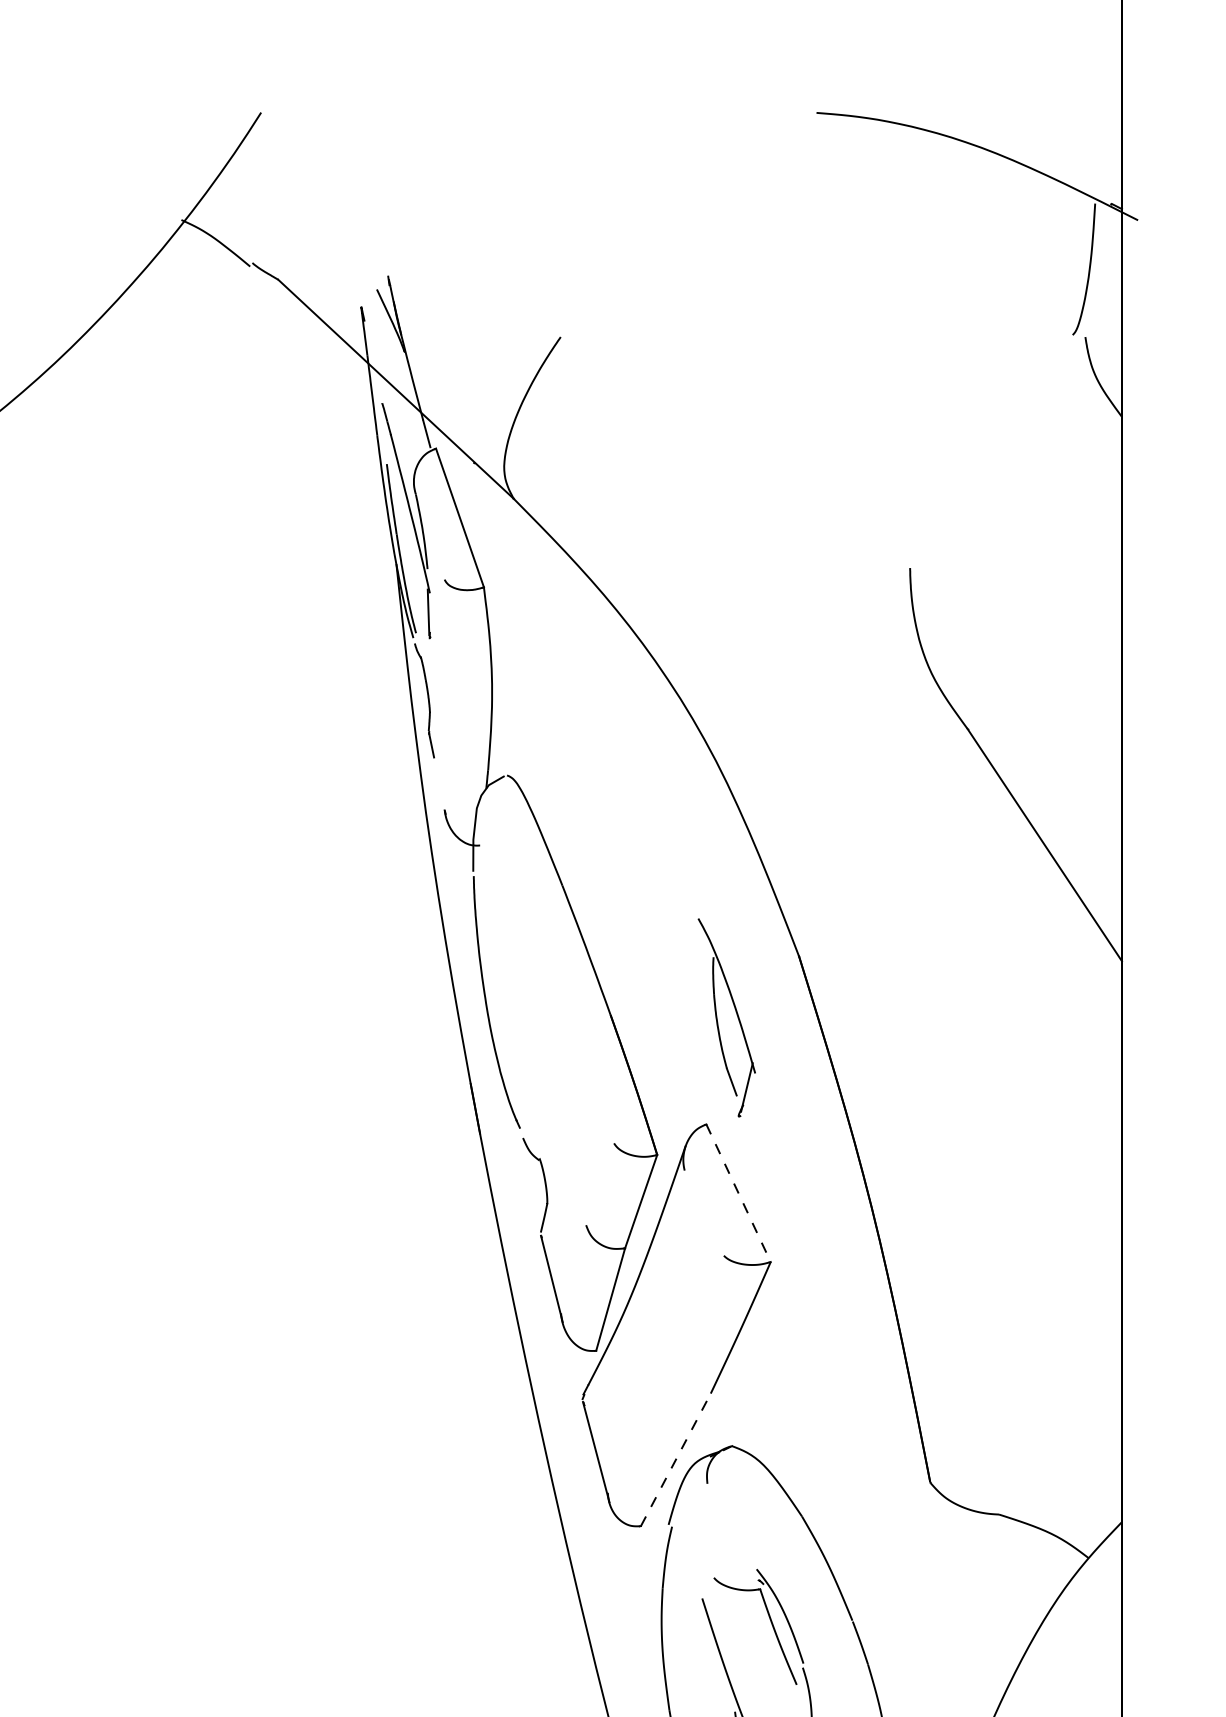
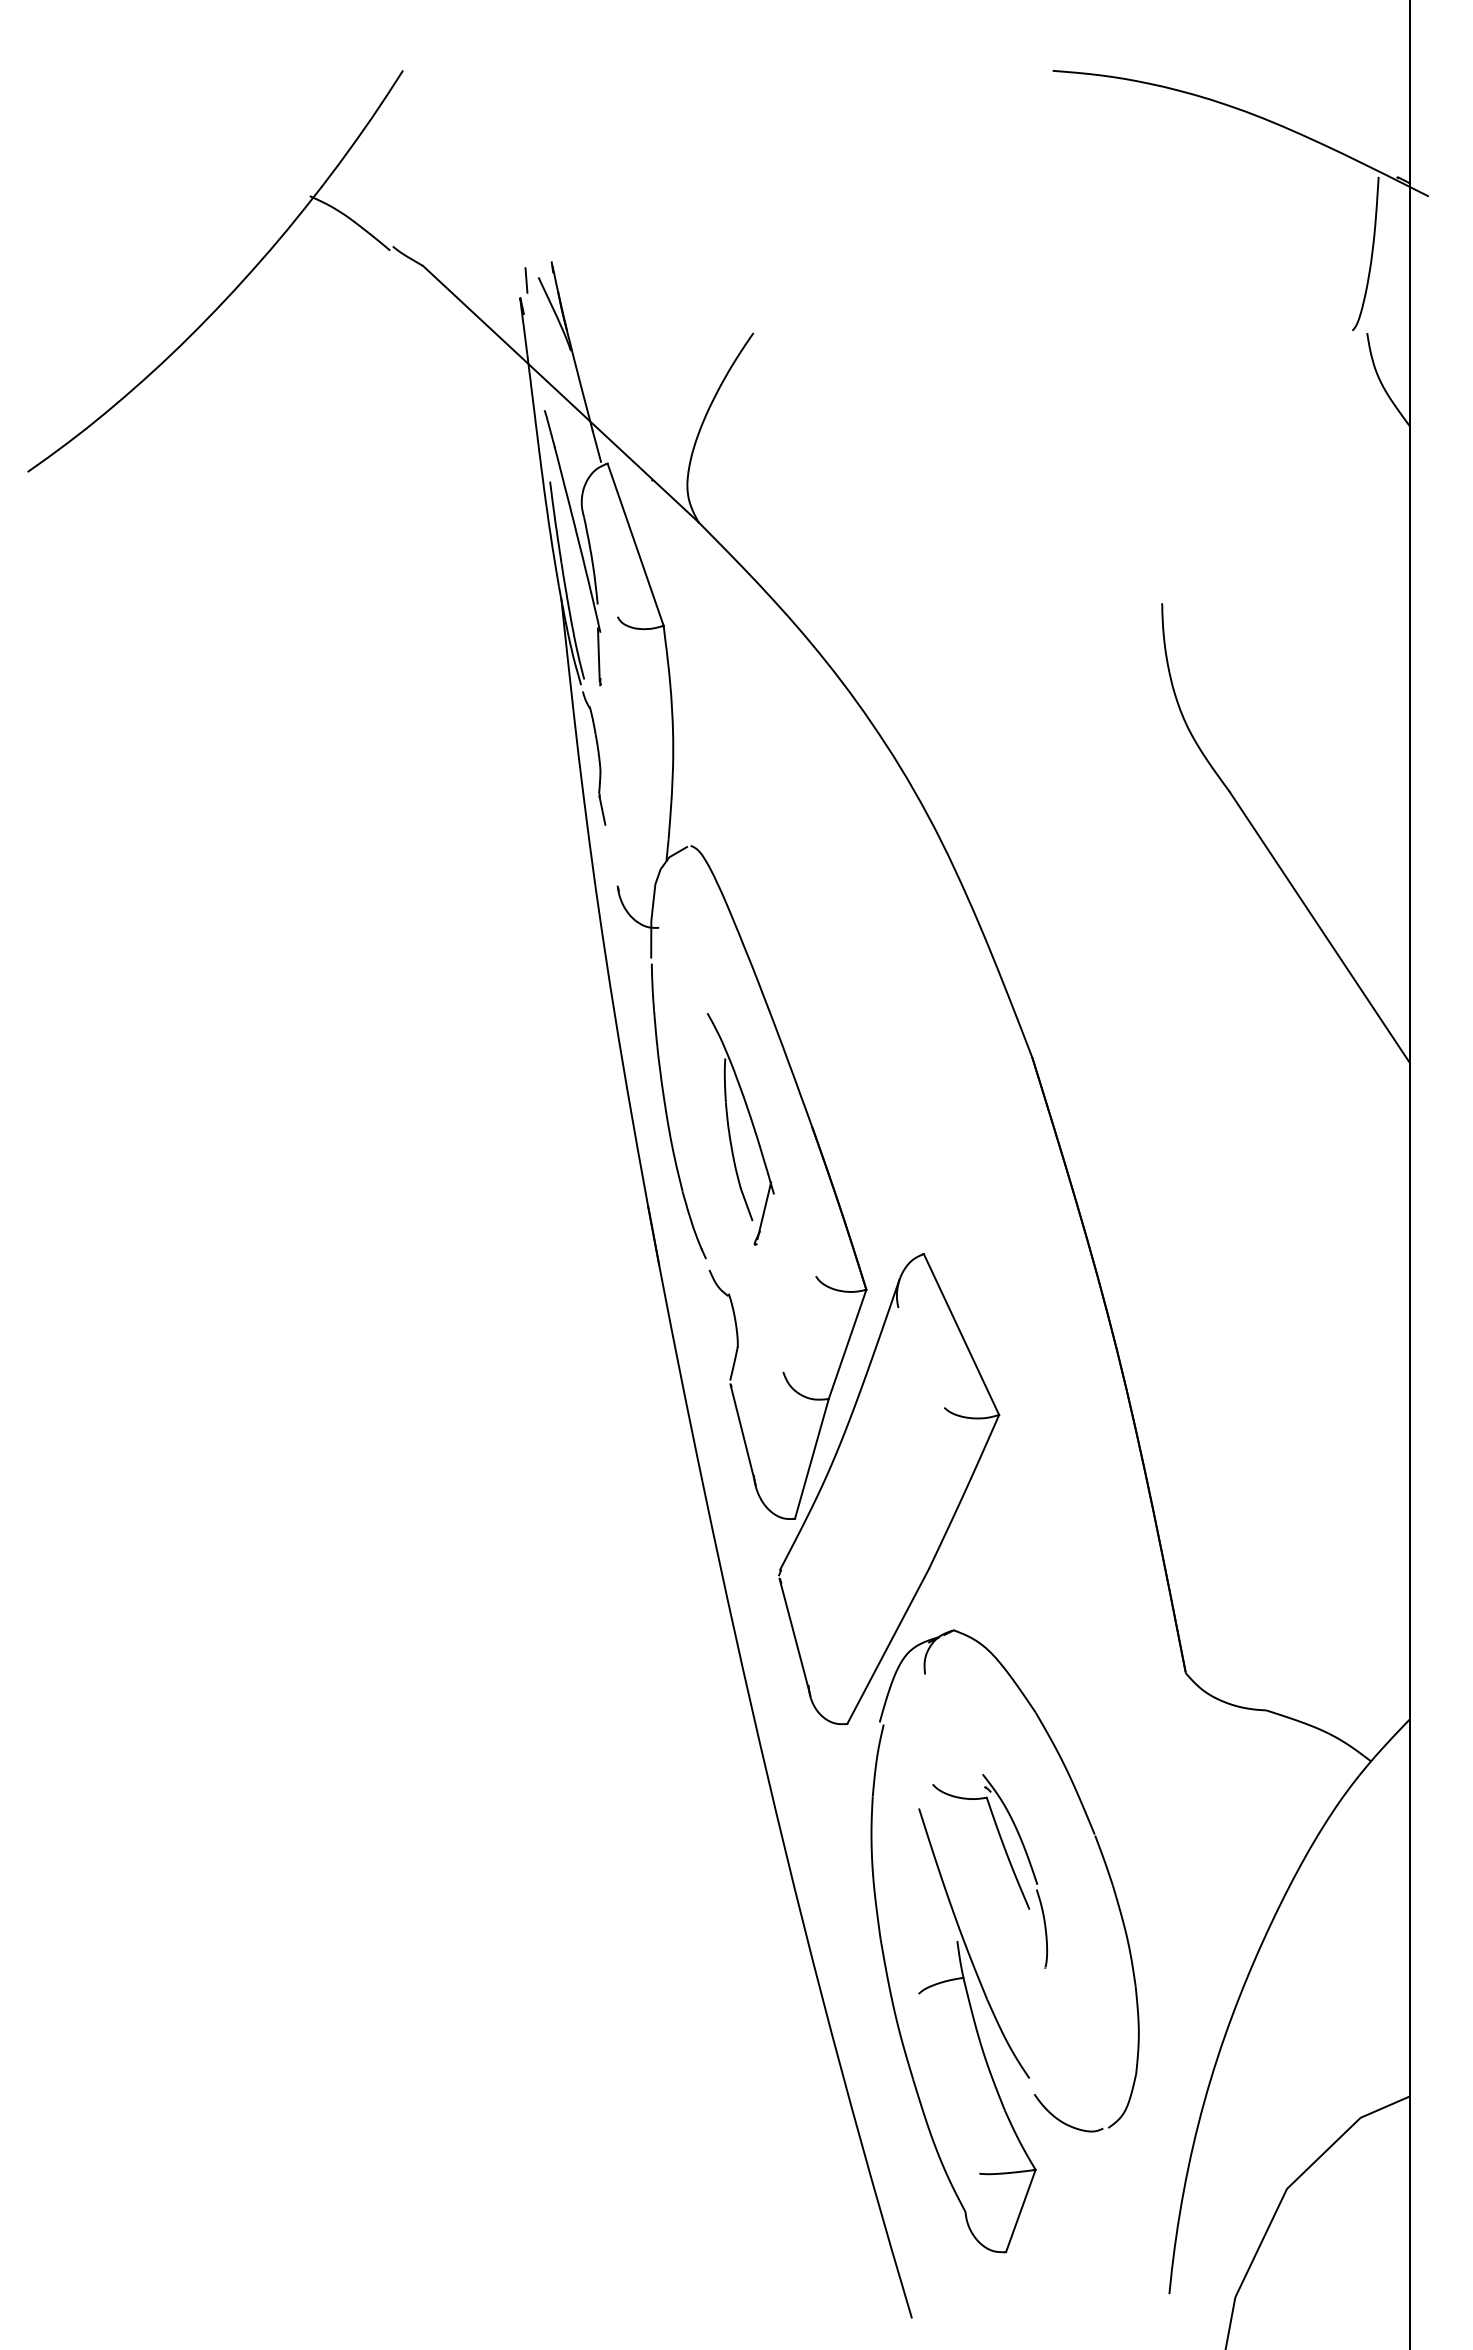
line: (366, 292) -> (526, 280), added
part: (718, 1020) -> (730, 1132), moved
line: (738, 1193) -> (961, 1334), dashed -> solid
line: (676, 1459) -> (888, 1646), dashed -> solid

